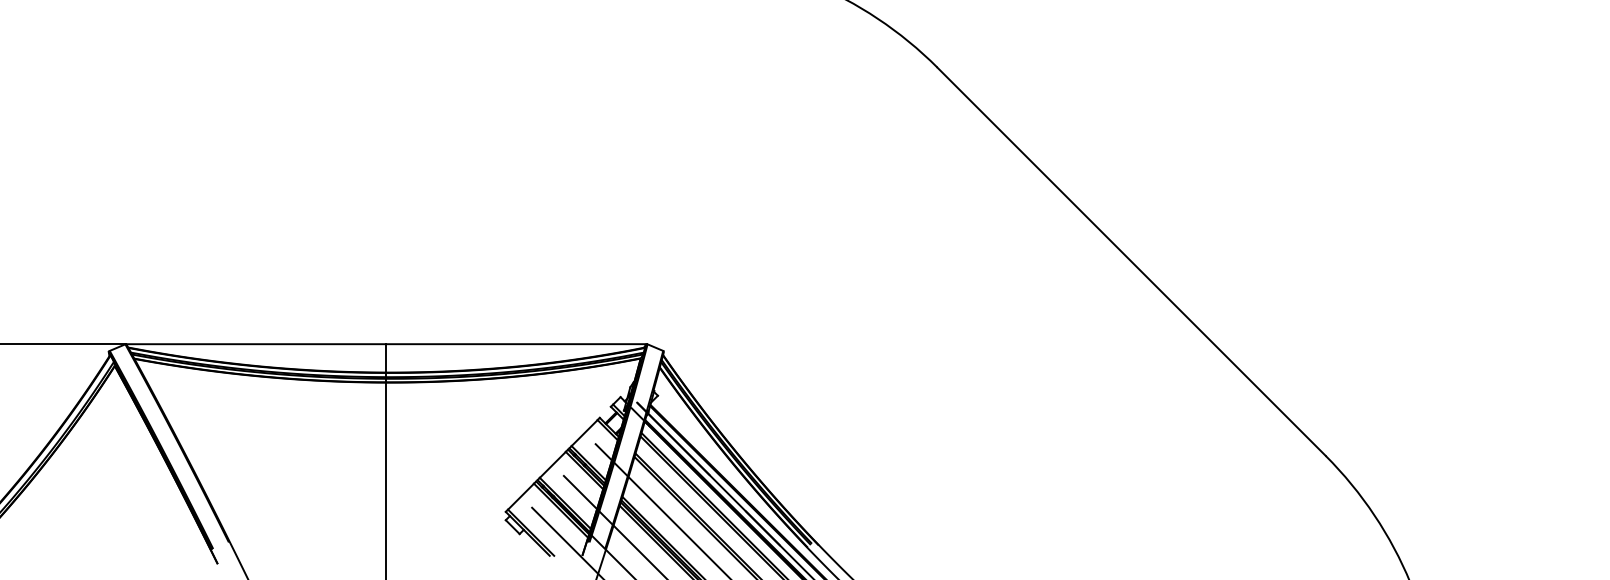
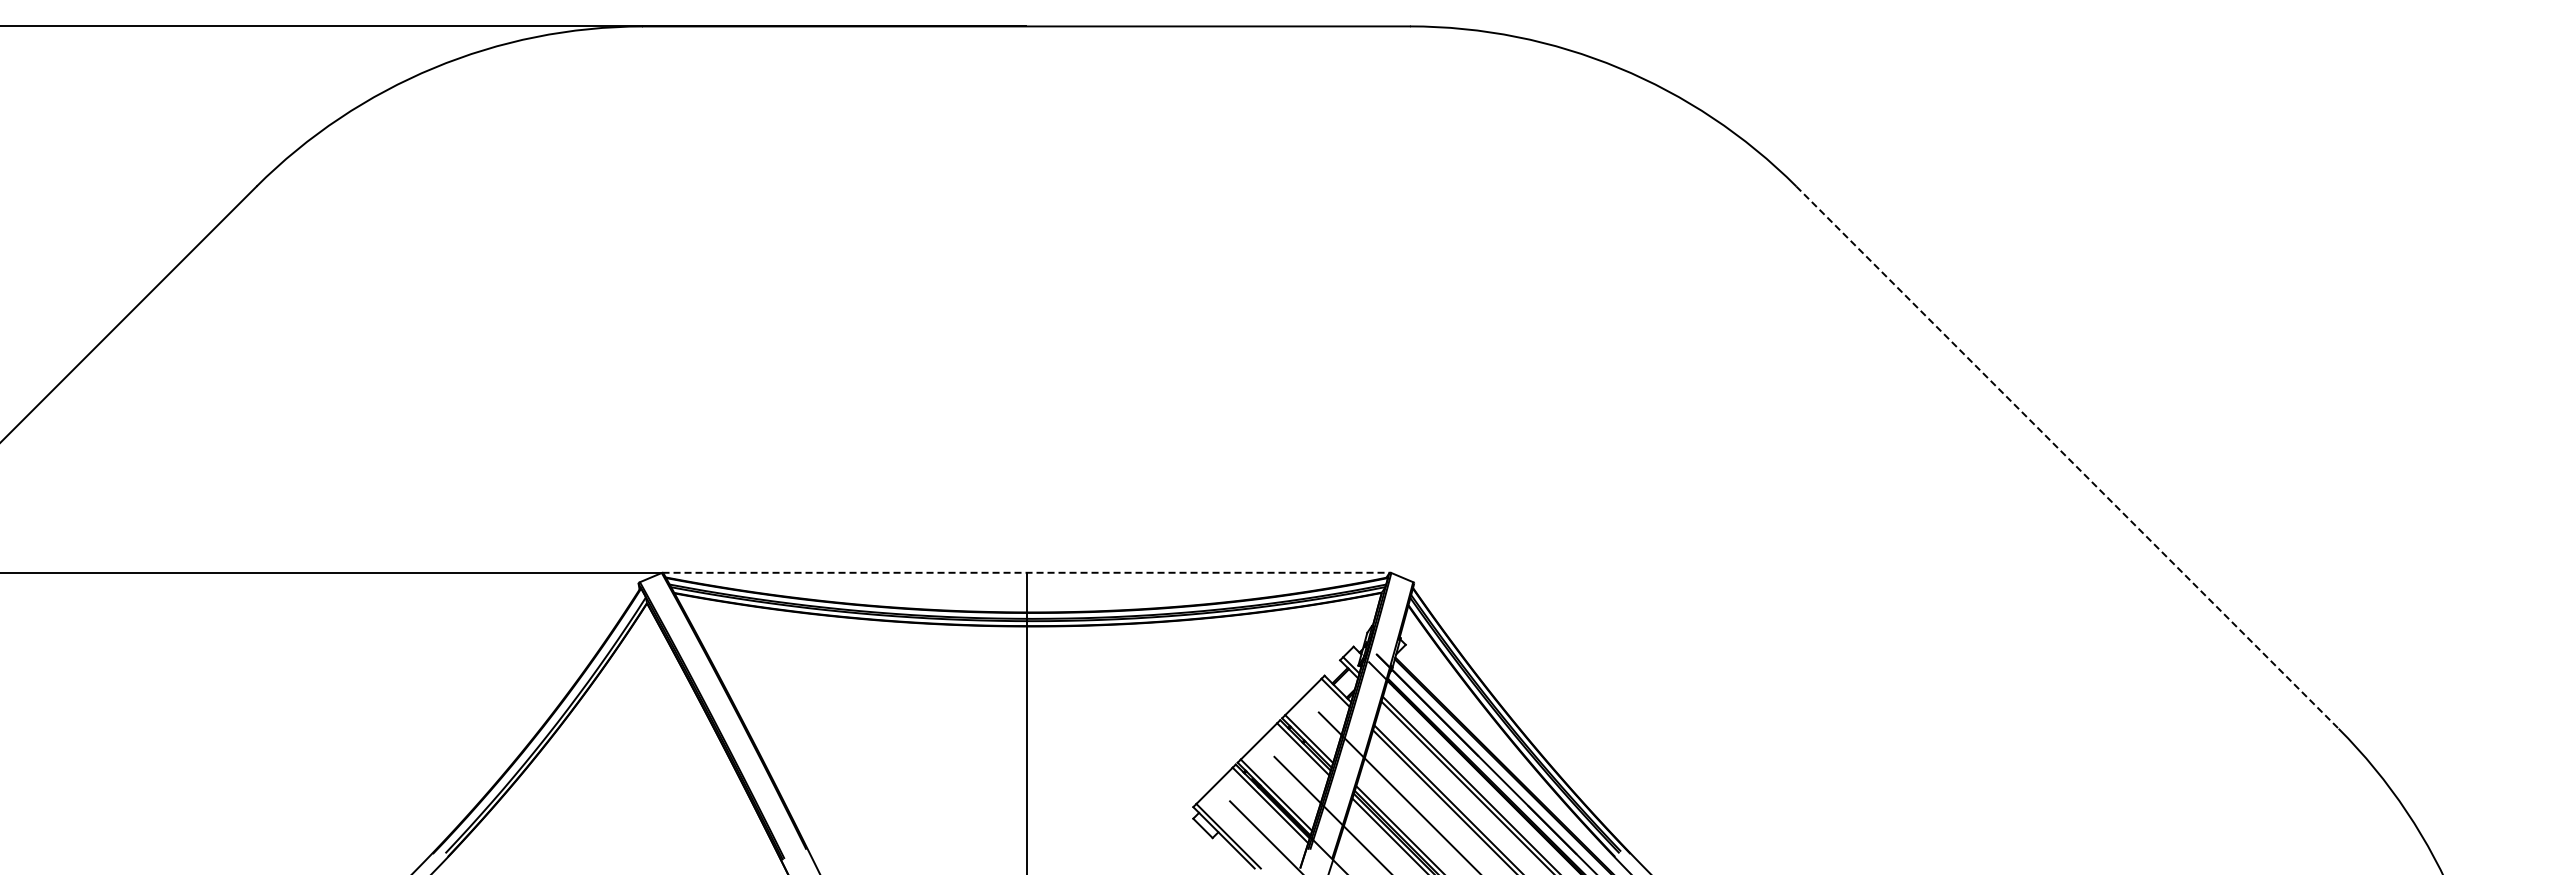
line: (1131, 261) -> (2067, 457), solid -> dashed
line: (387, 343) -> (1027, 572), solid -> dashed

